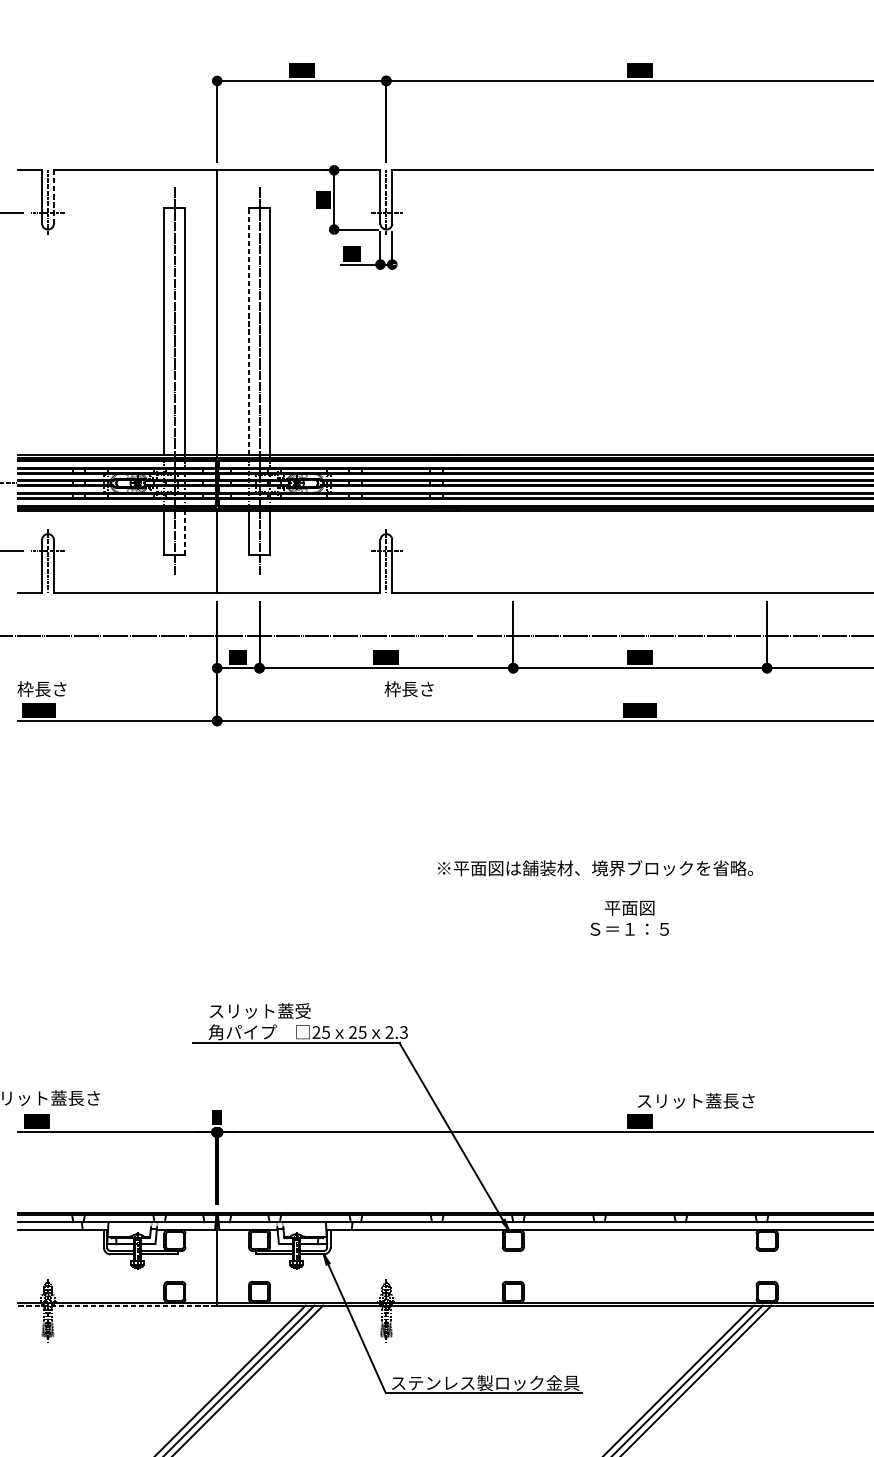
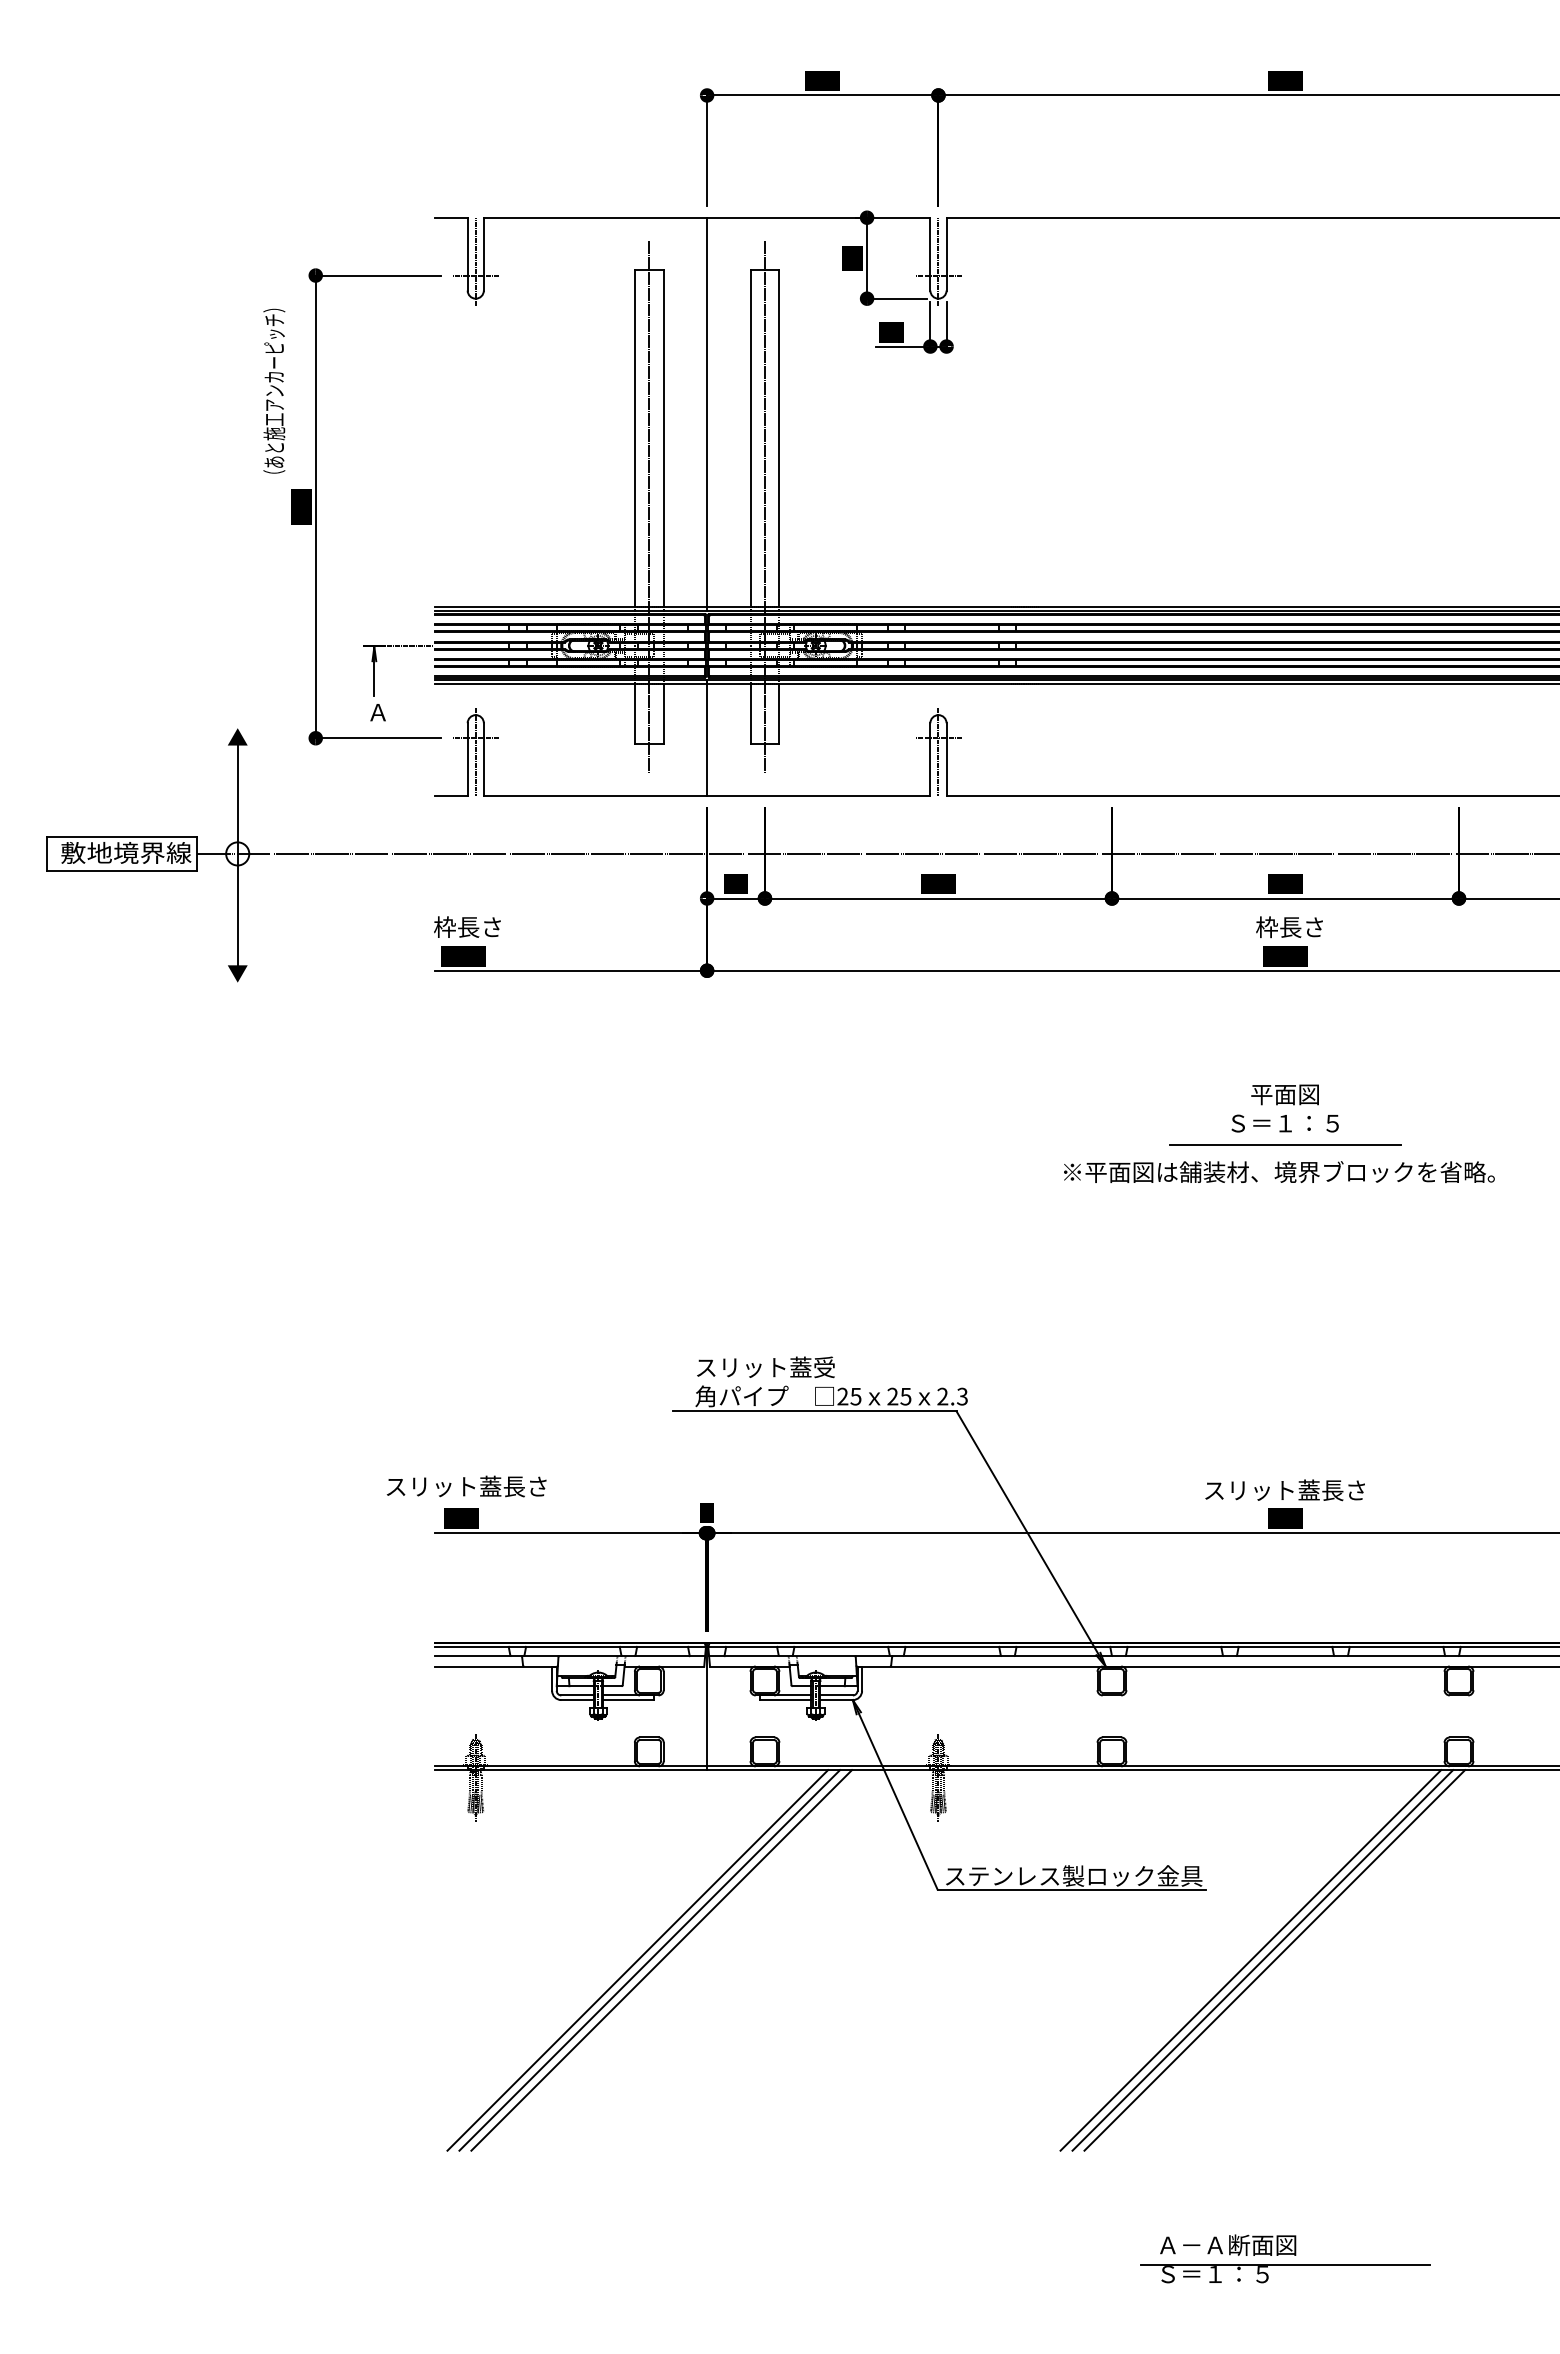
line: (53, 196) -> (483, 253), dashed -> solid
line: (248, 331) -> (750, 438), dashed -> solid
line: (185, 533) -> (663, 714), dashed -> solid
text: (409, 689) -> (1289, 927), moved
line: (640, 848) -> (1285, 1144), added
text: (595, 867) -> (1279, 1171), moved
text: (629, 918) -> (1284, 1108), moved
text: (695, 1101) -> (1284, 1490), moved
line: (118, 1305) -> (571, 1770), dashed -> solid

